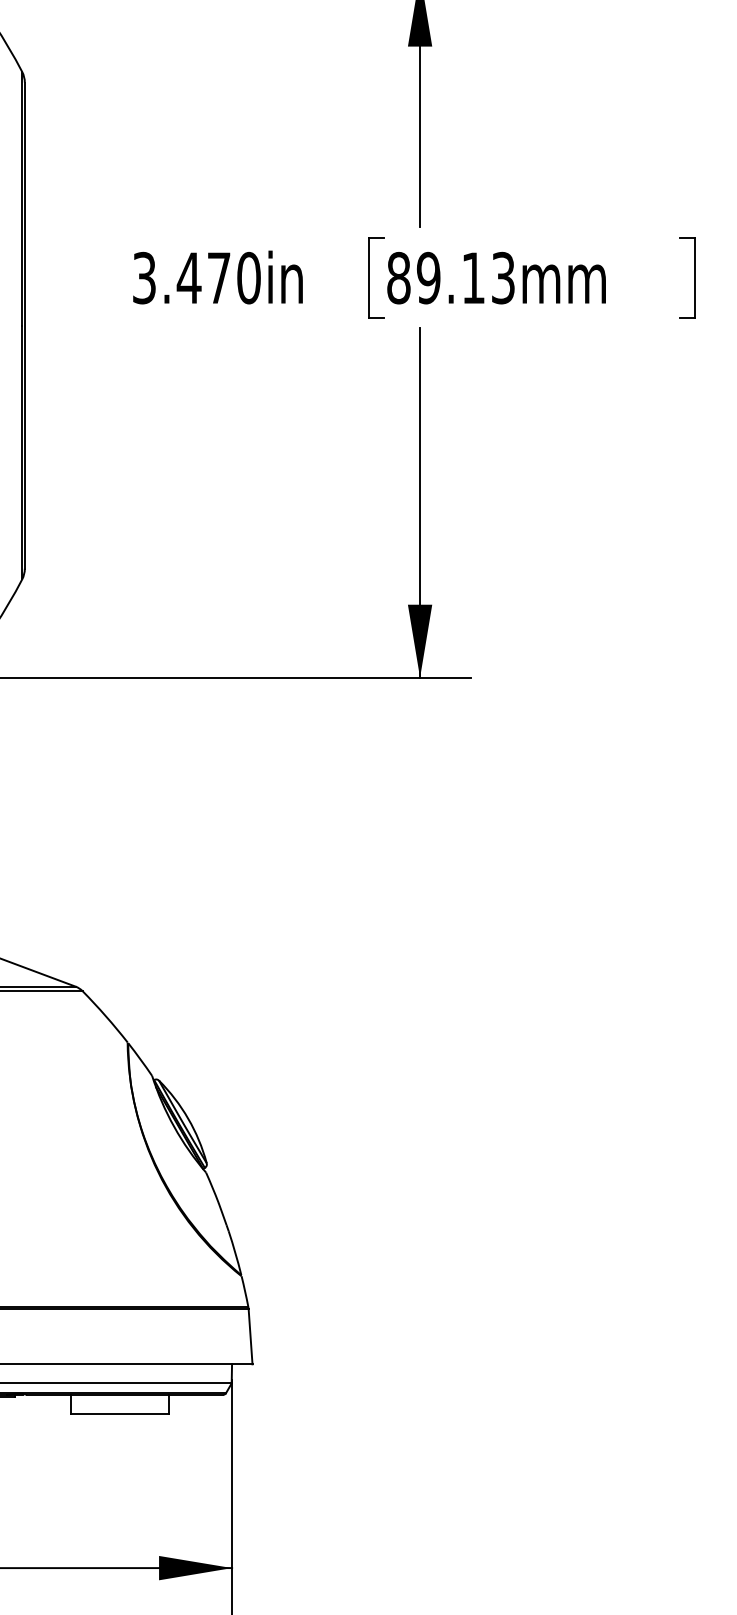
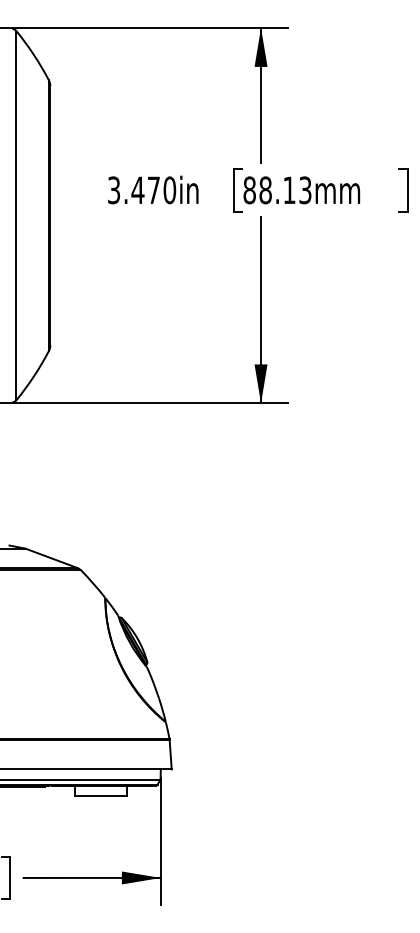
text: (428, 278) -> (265, 190), 89.13mm -> 88.13mm

